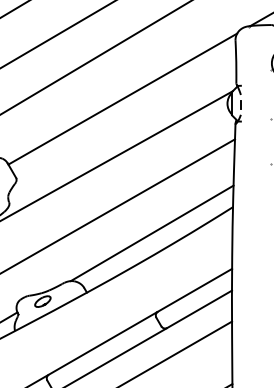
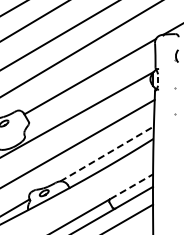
line: (152, 232) -> (107, 153), solid -> dashed
line: (194, 289) -> (131, 186), solid -> dashed

